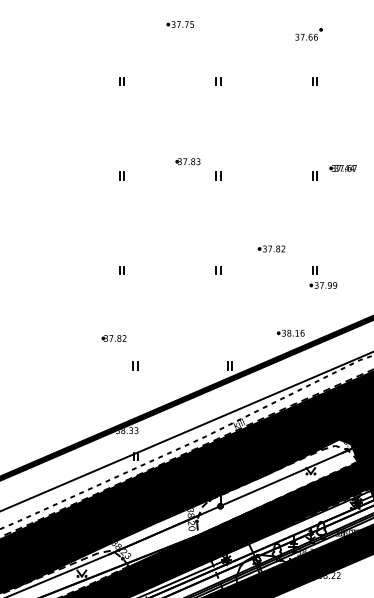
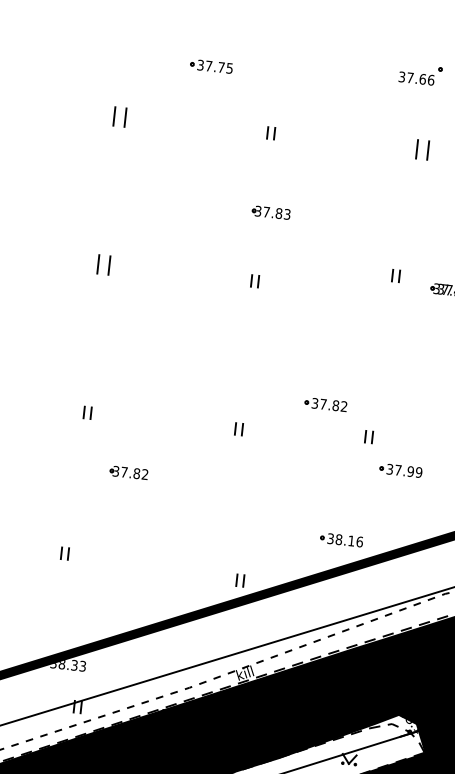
part: (179, 24) -> (209, 66), moved
part: (121, 81) -> (118, 116), size x1.6
part: (314, 81) -> (421, 149), size x1.6
part: (187, 161) -> (270, 212), moved
part: (121, 175) -> (102, 263), size x1.6
part: (314, 175) -> (395, 274), moved
part: (314, 270) -> (367, 436), moved
part: (113, 338) -> (127, 472), moved
part: (135, 365) -> (65, 553), moved

